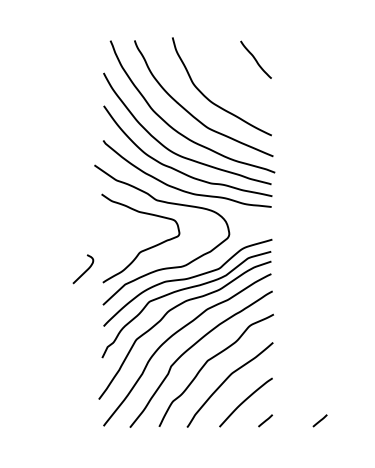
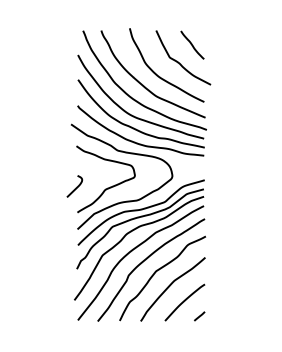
curve: (237, 81) -> (178, 61), added
curve: (84, 270) -> (75, 187), moved
line: (319, 420) -> (240, 316), removed

